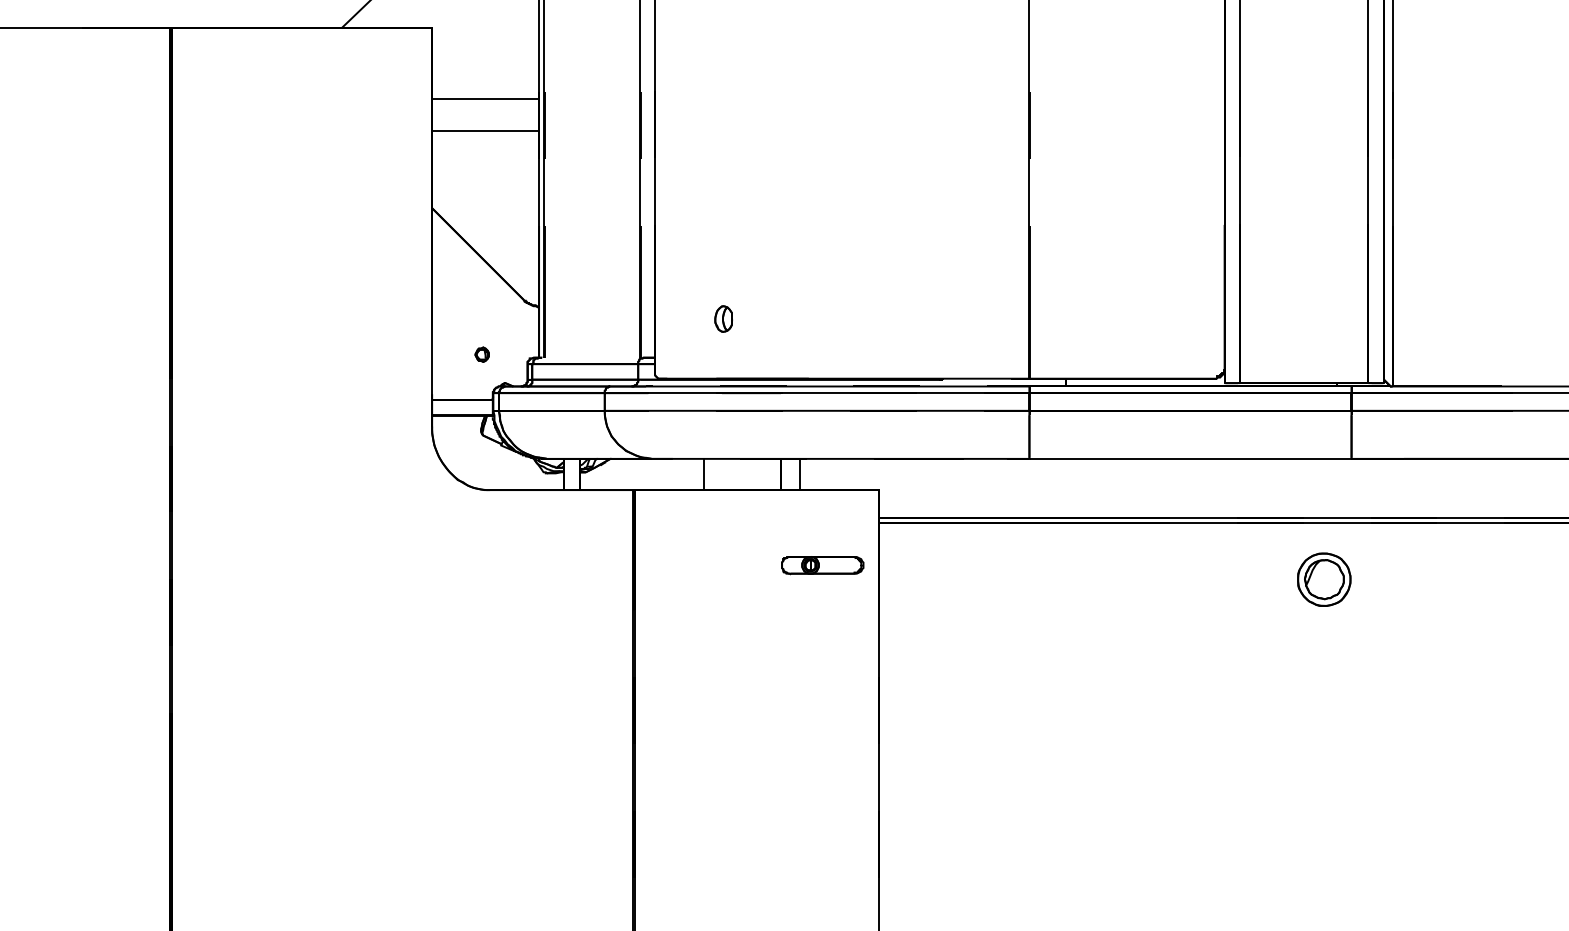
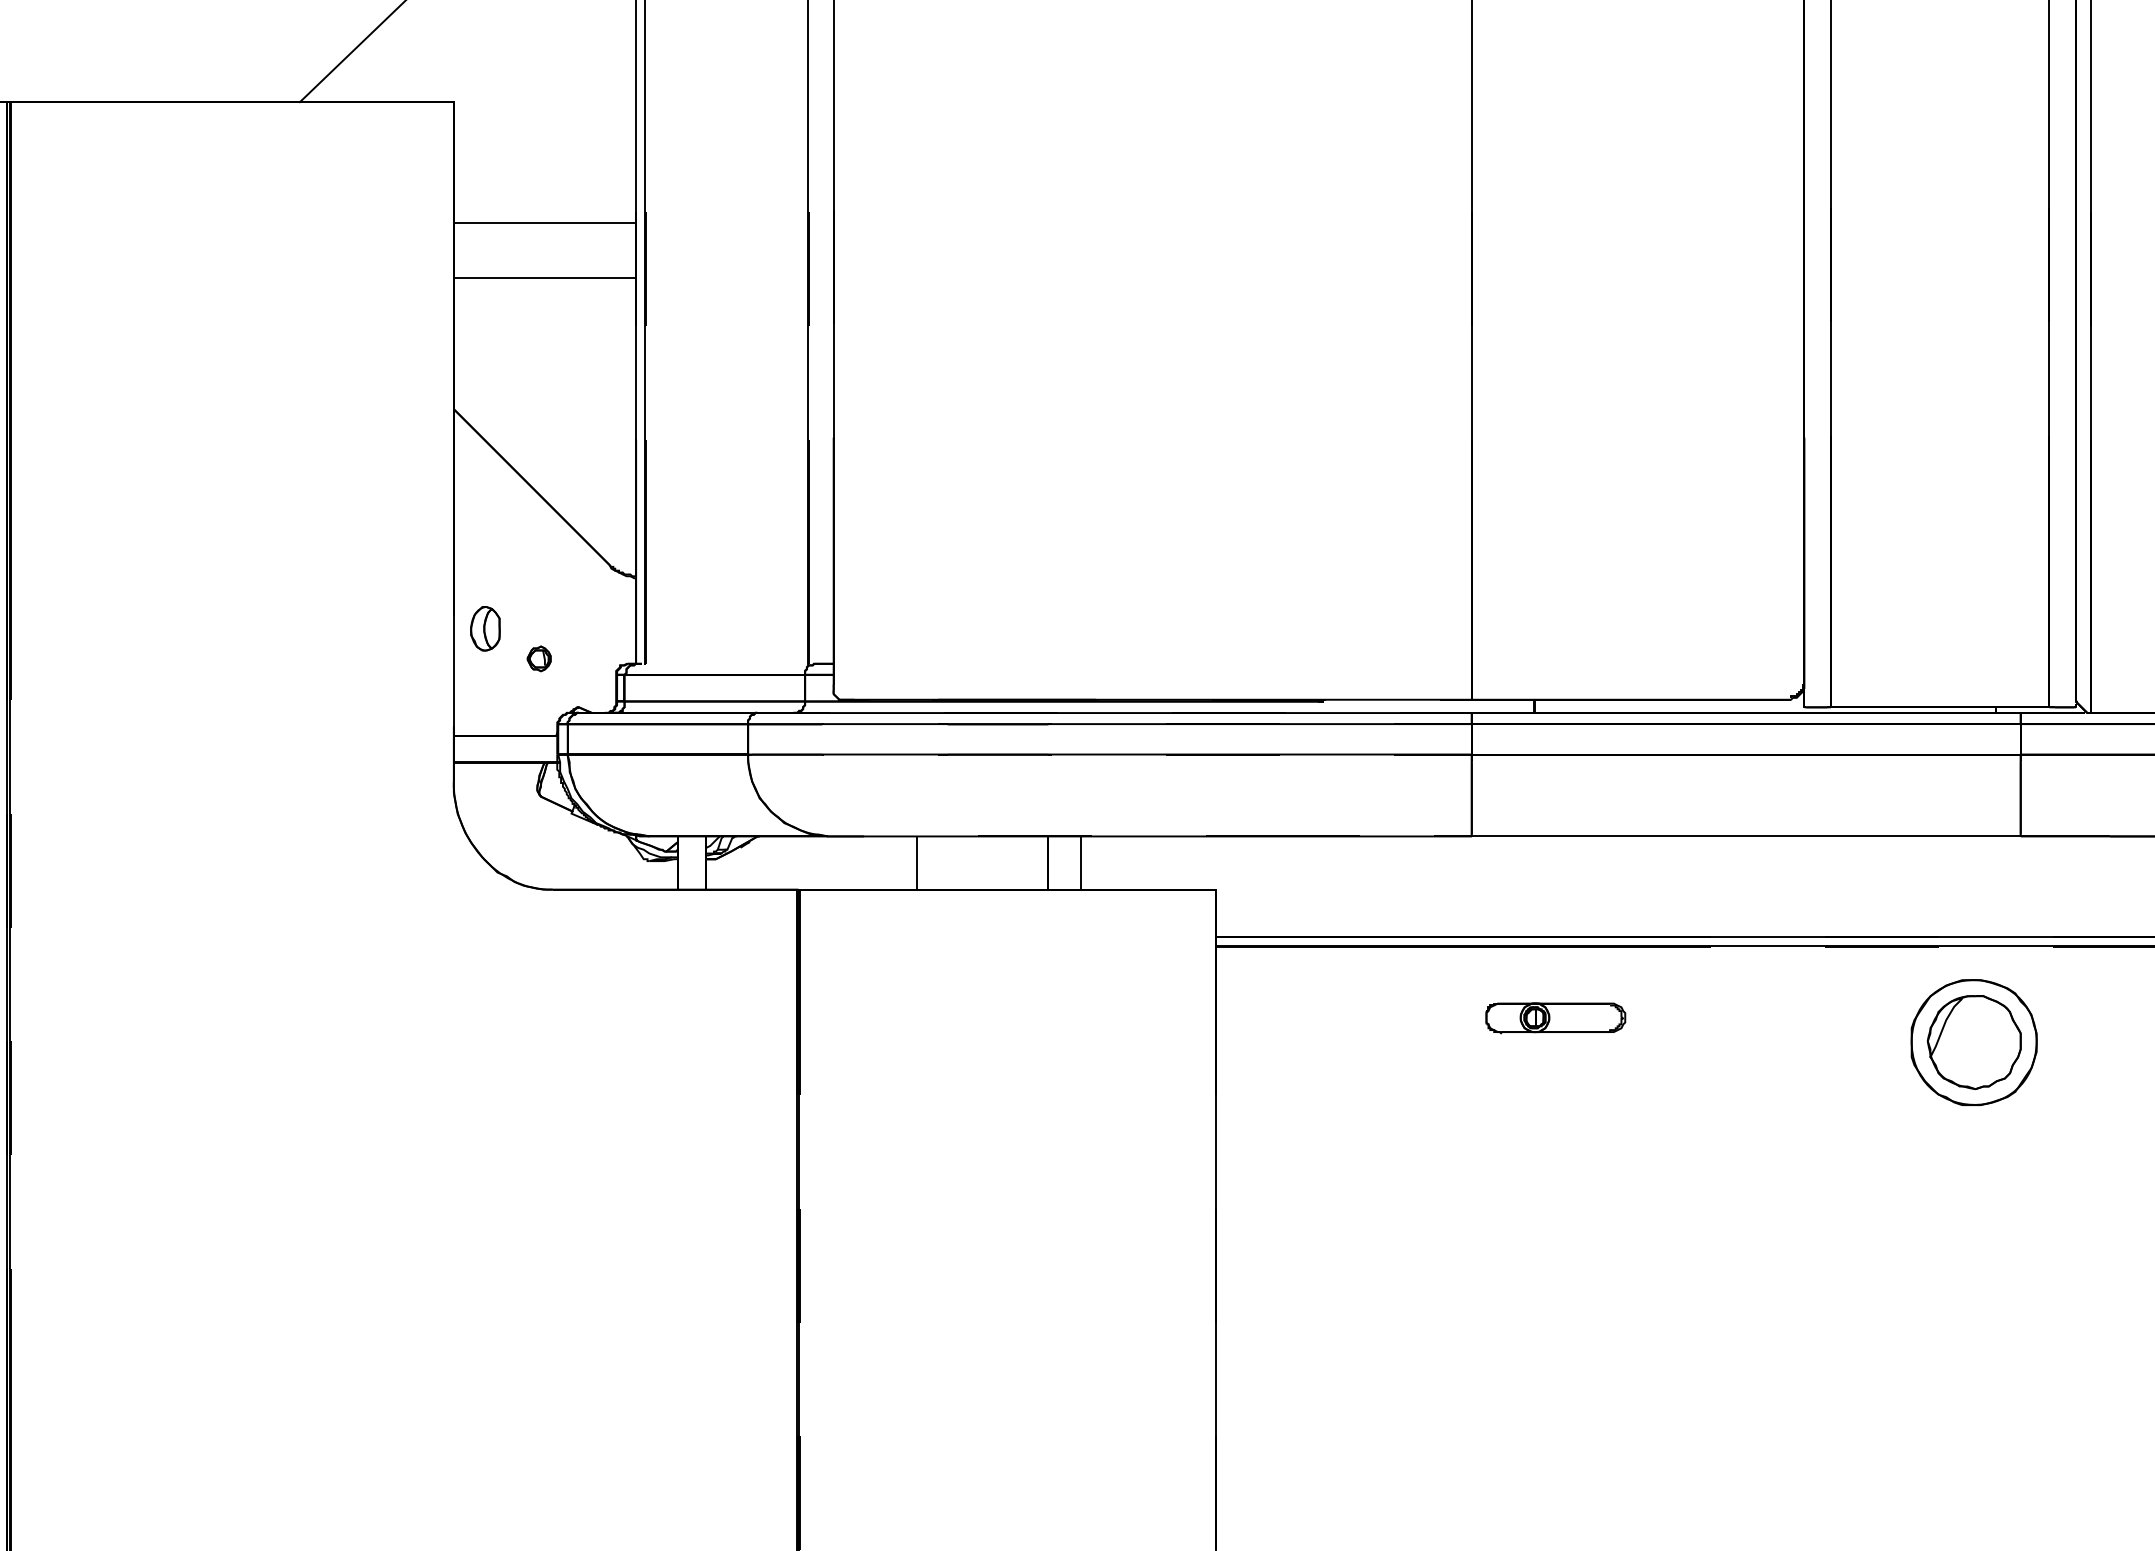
part: (723, 318) -> (485, 627), moved
part: (822, 565) -> (1555, 1018), moved
part: (1324, 579) -> (1974, 1041), size x1.4

